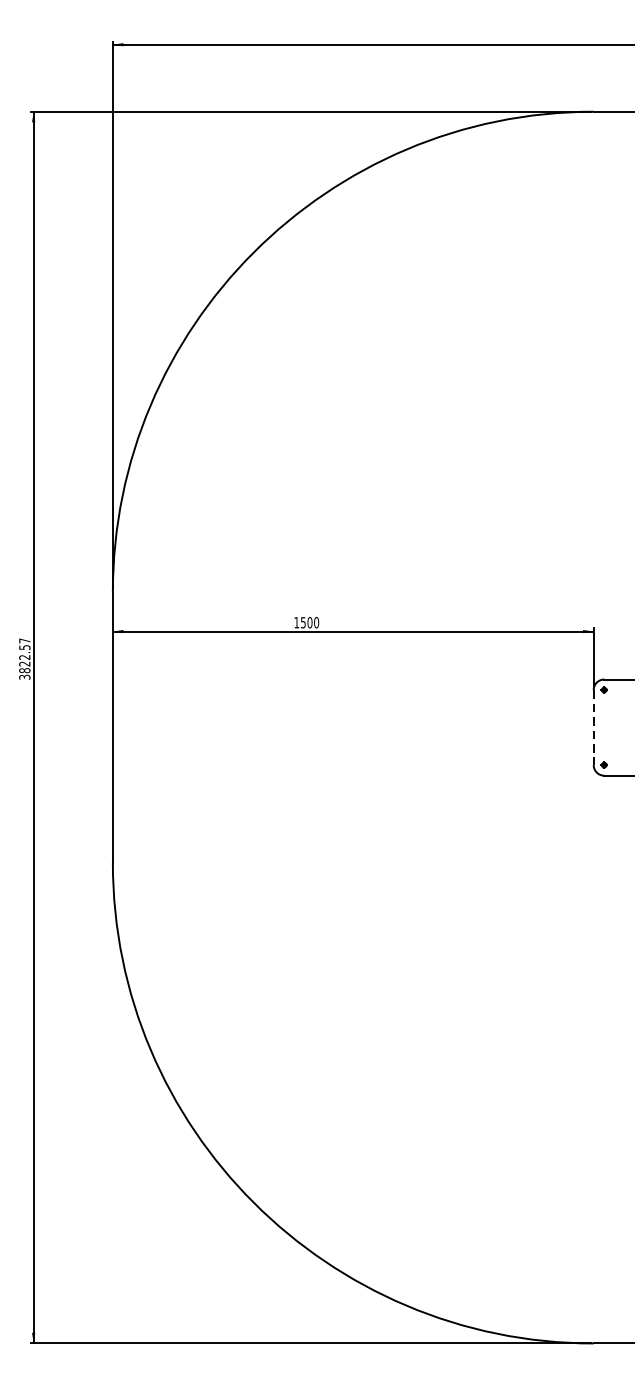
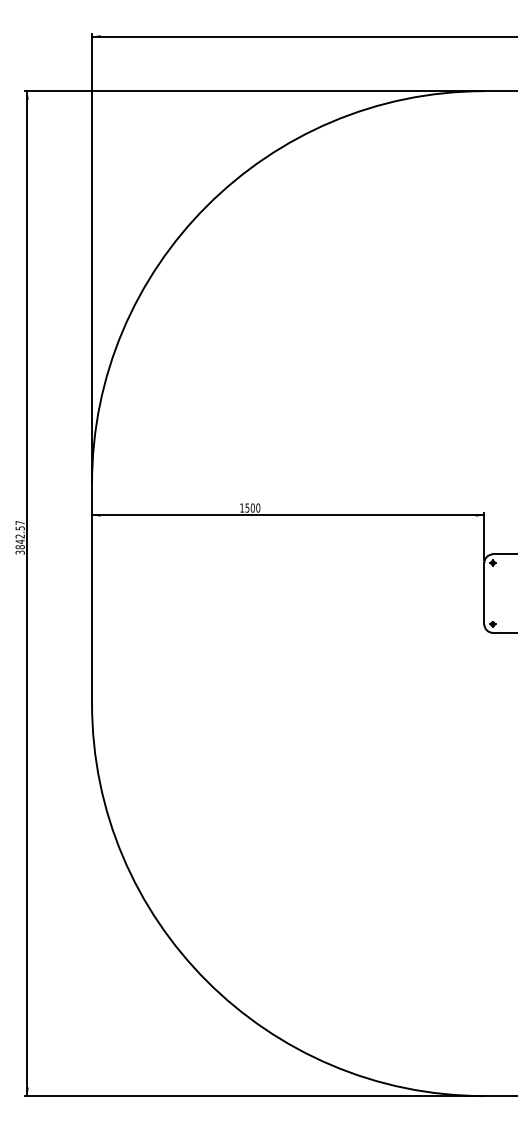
text: (23, 663) -> (19, 541), 3822.57 -> 3842.57
line: (593, 727) -> (484, 593), dashed -> solid

